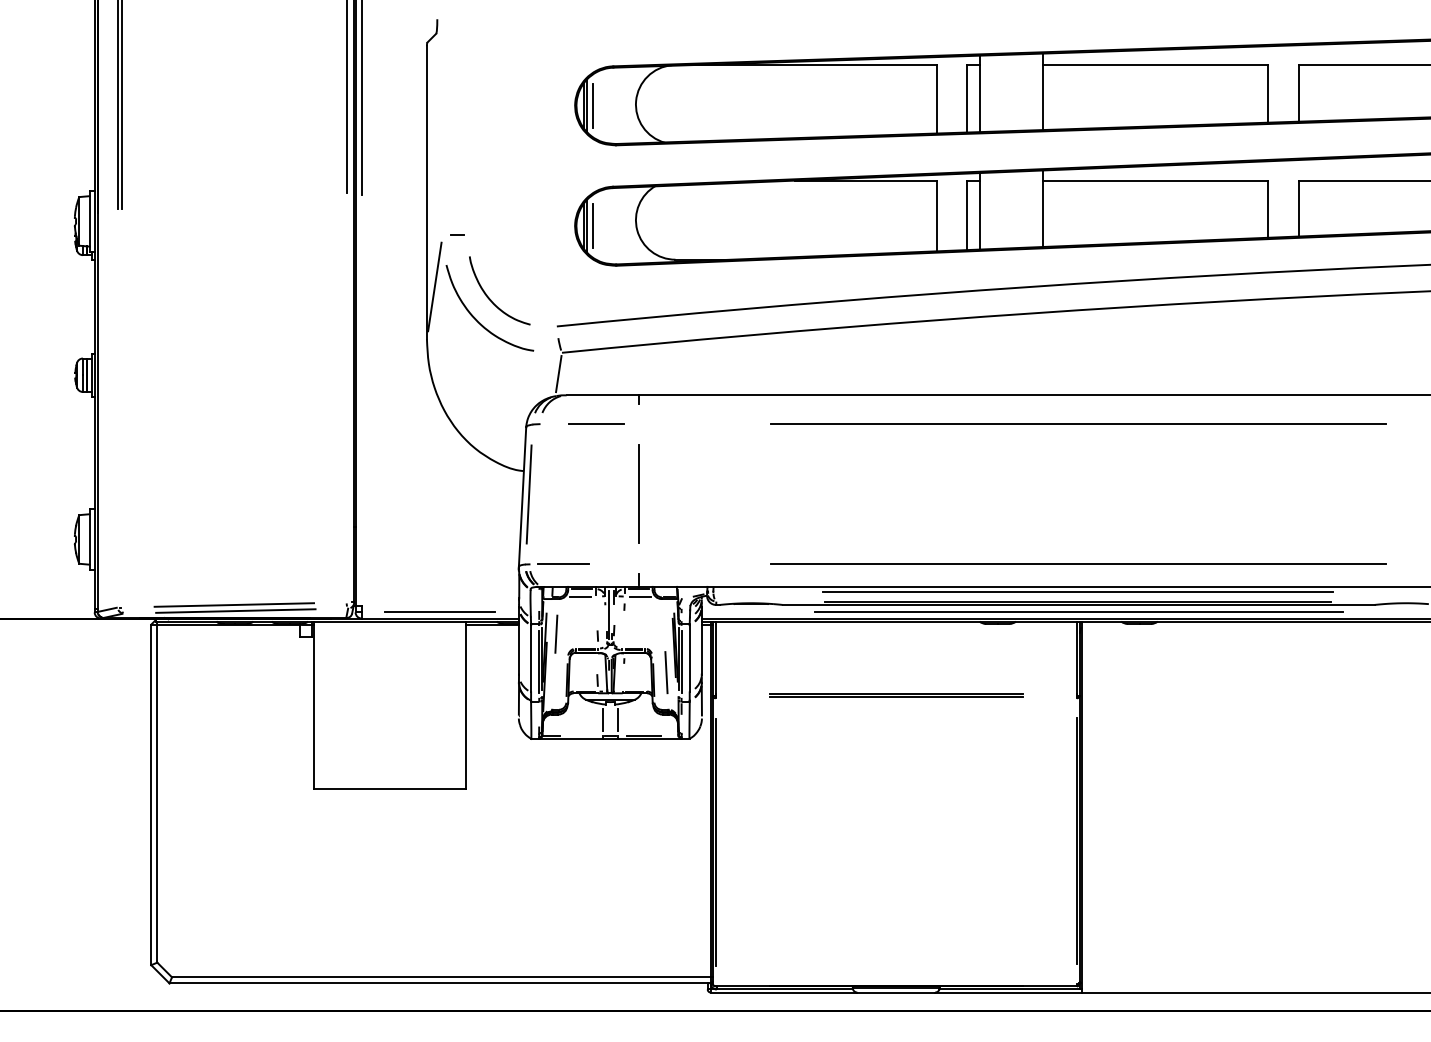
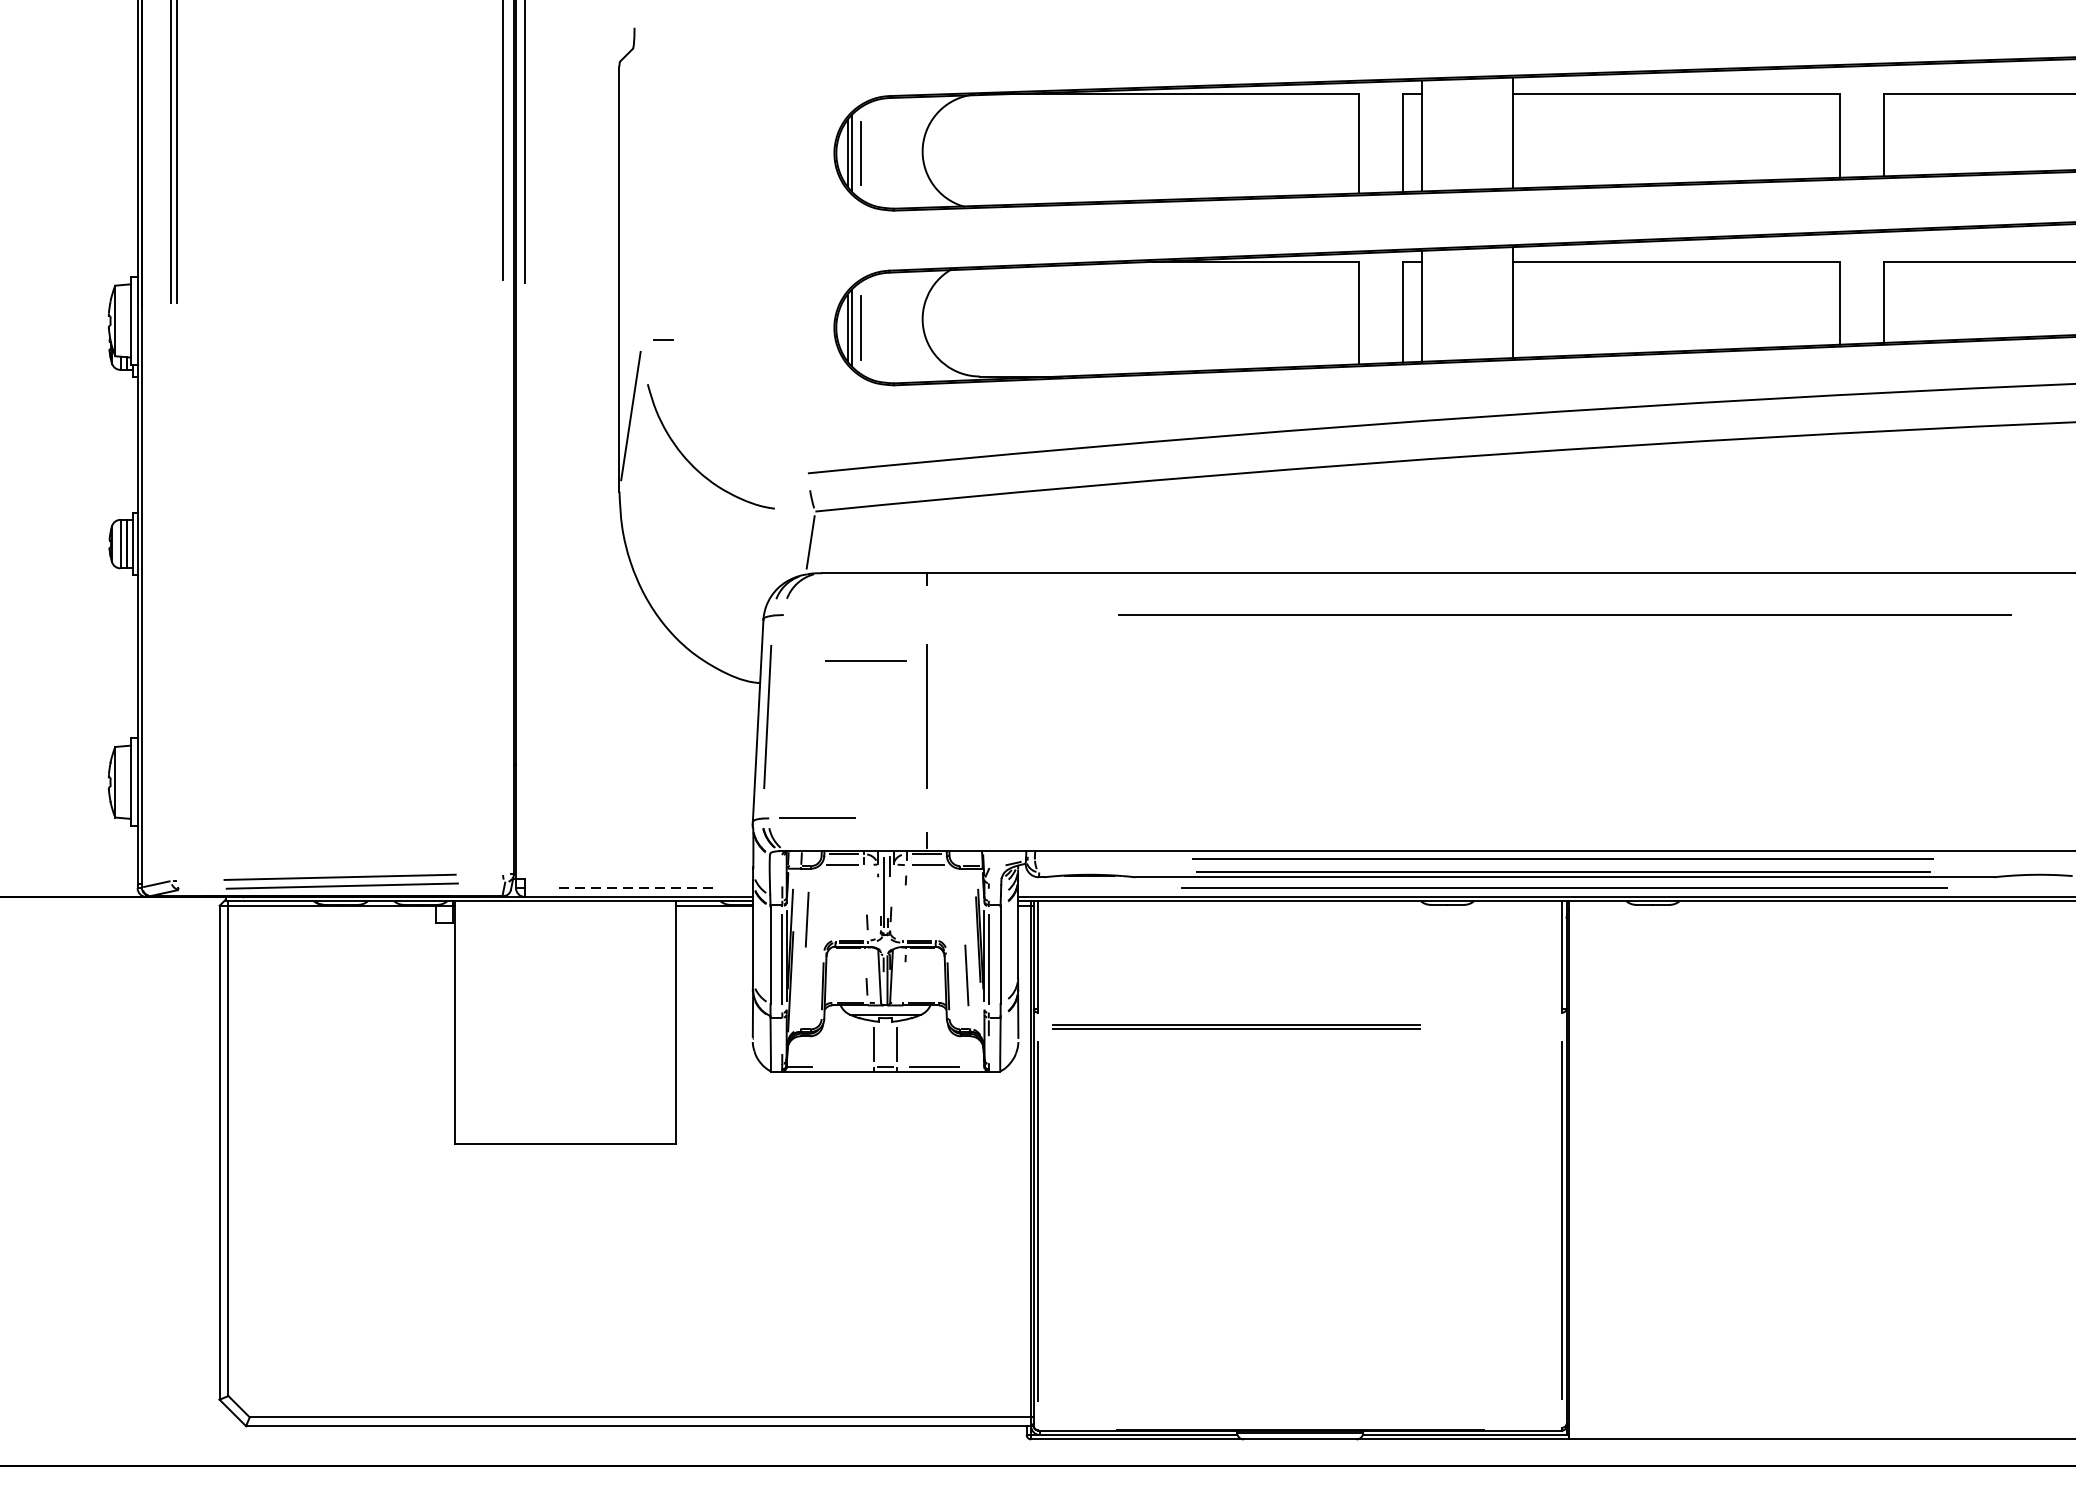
curve: (490, 298) -> (711, 432), removed
line: (596, 423) -> (865, 660), moved
line: (1078, 564) -> (1564, 818), removed
line: (440, 612) -> (639, 888), solid -> dashed
line: (896, 694) -> (1236, 1025), moved

